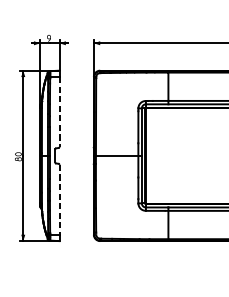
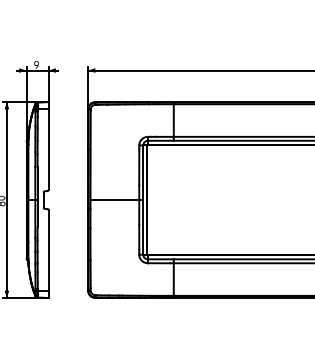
line: (59, 112) -> (48, 150), dashed -> solid
line: (59, 200) -> (48, 251), dashed -> solid

